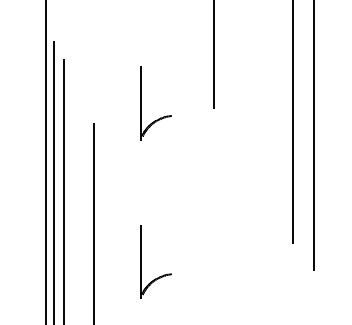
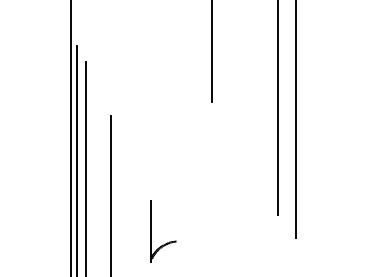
part: (163, 115) -> (169, 108), removed

